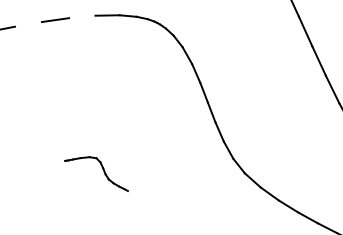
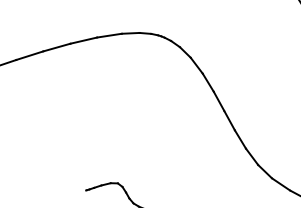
line: (82, 16) -> (83, 40), added
line: (28, 24) -> (29, 55), added

